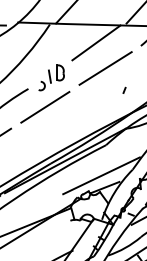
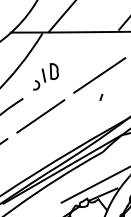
line: (96, 42) -> (89, 49), removed
part: (51, 77) -> (45, 76), moved
line: (124, 89) -> (101, 96), moved

